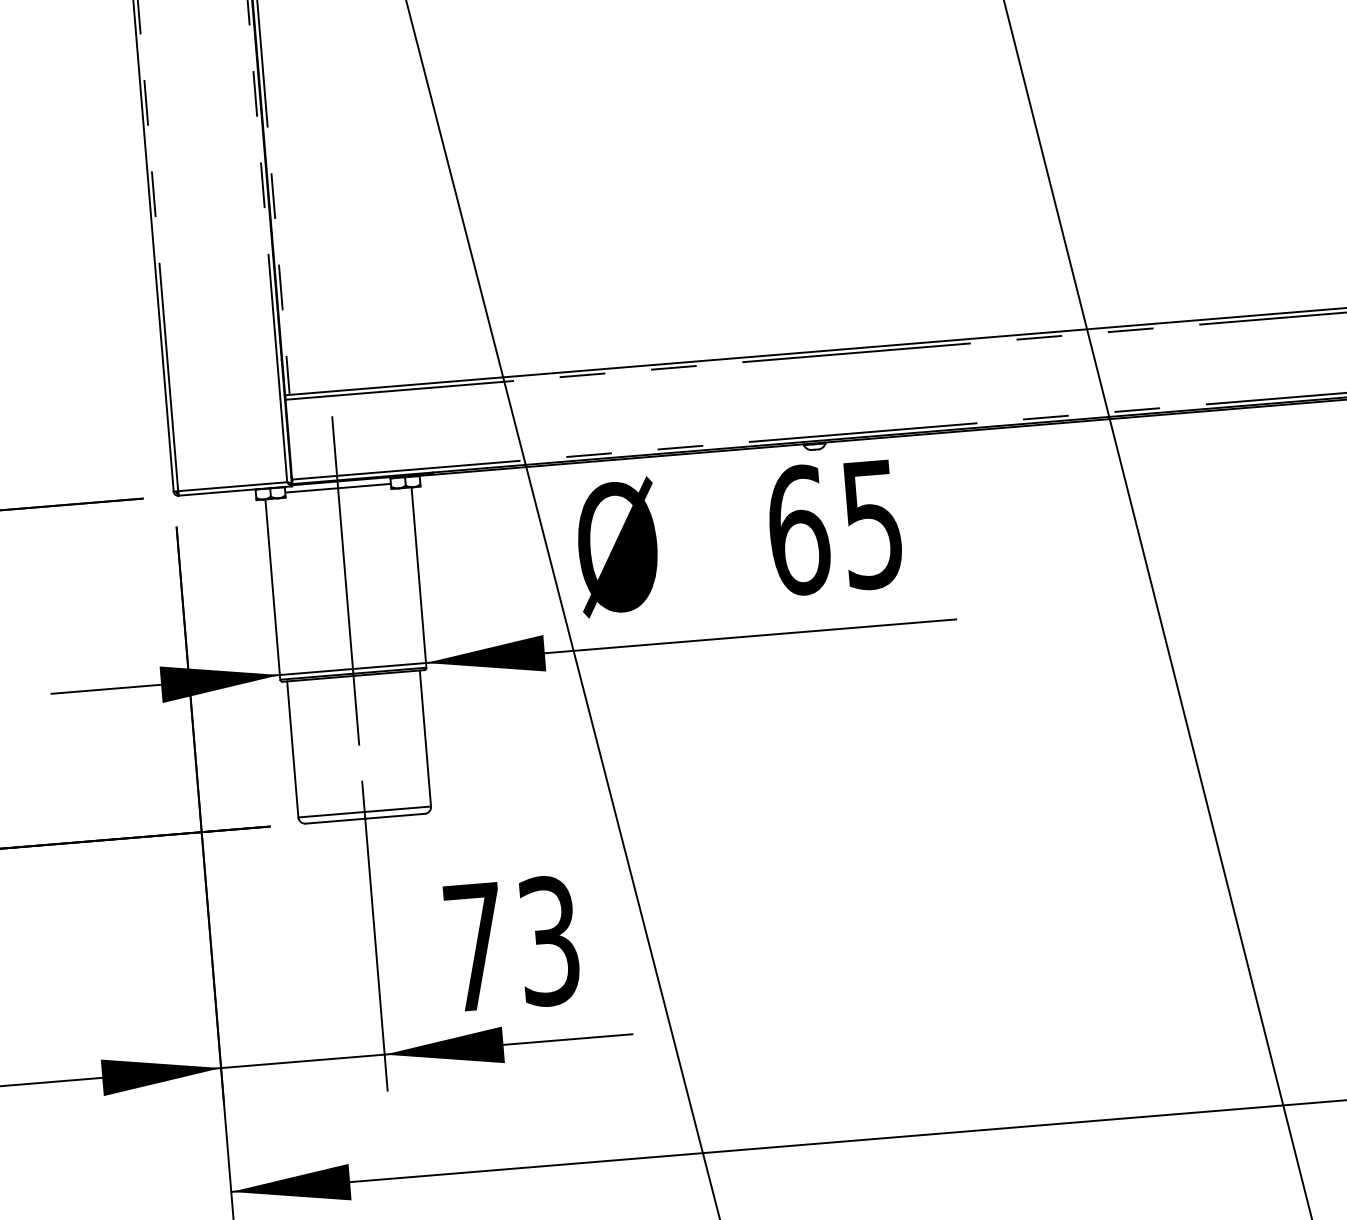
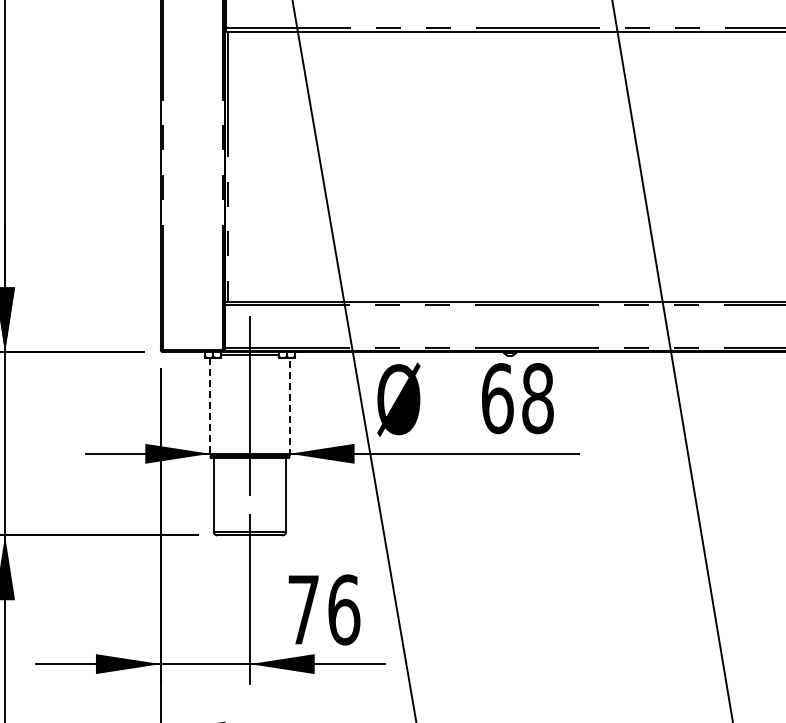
text: (871, 524) -> (537, 398), 65 -> 68
line: (418, 576) -> (289, 406), solid -> dashed
line: (273, 590) -> (210, 407), solid -> dashed
text: (549, 940) -> (344, 609), 73 -> 76

